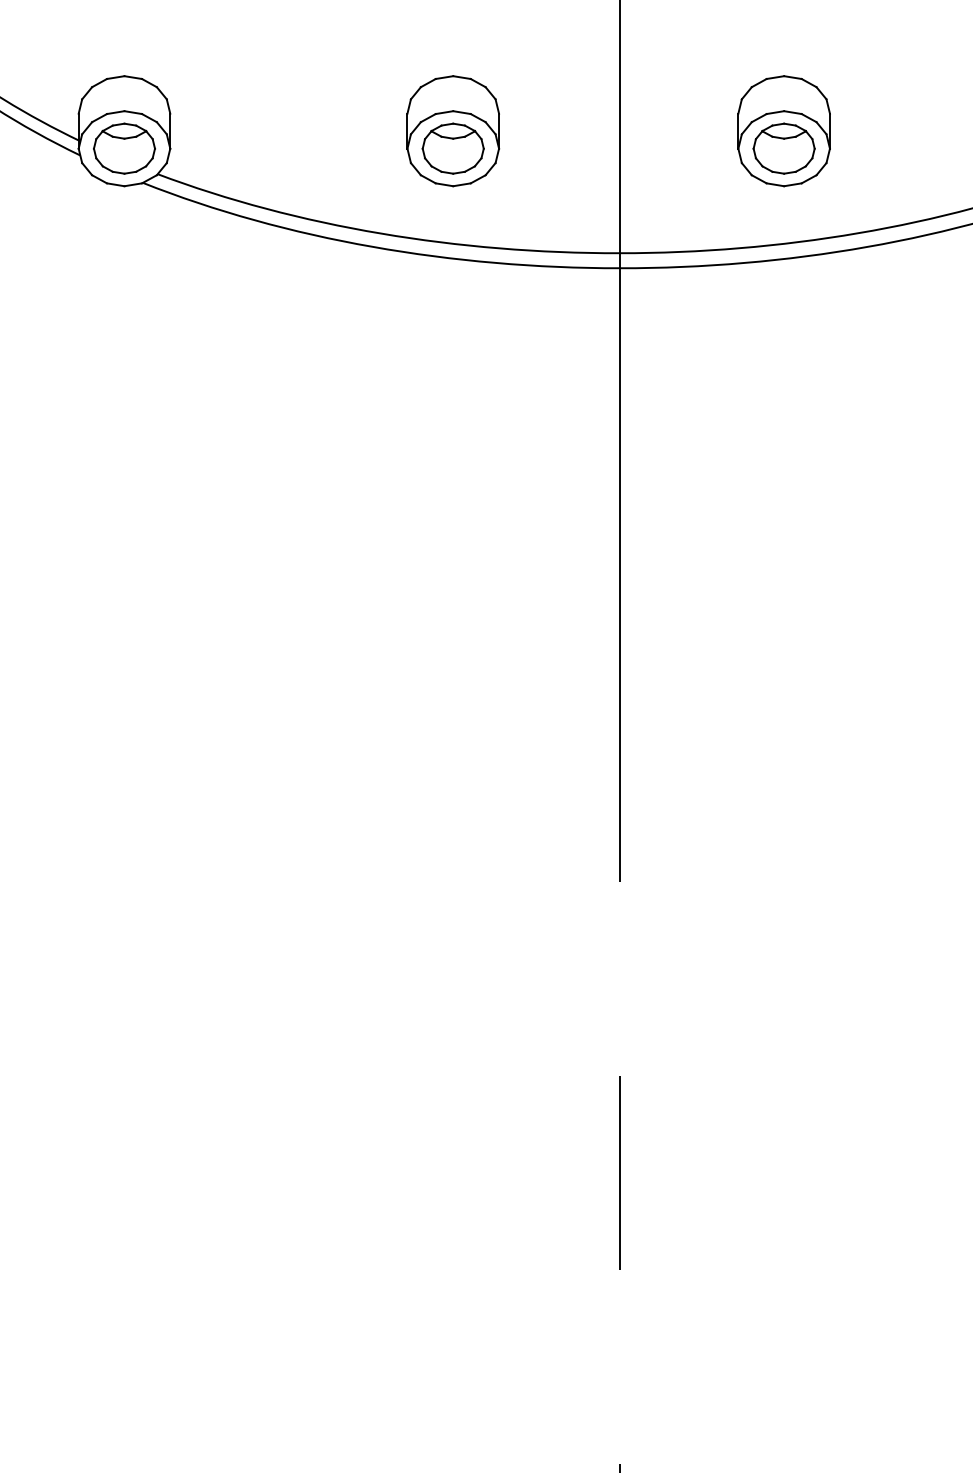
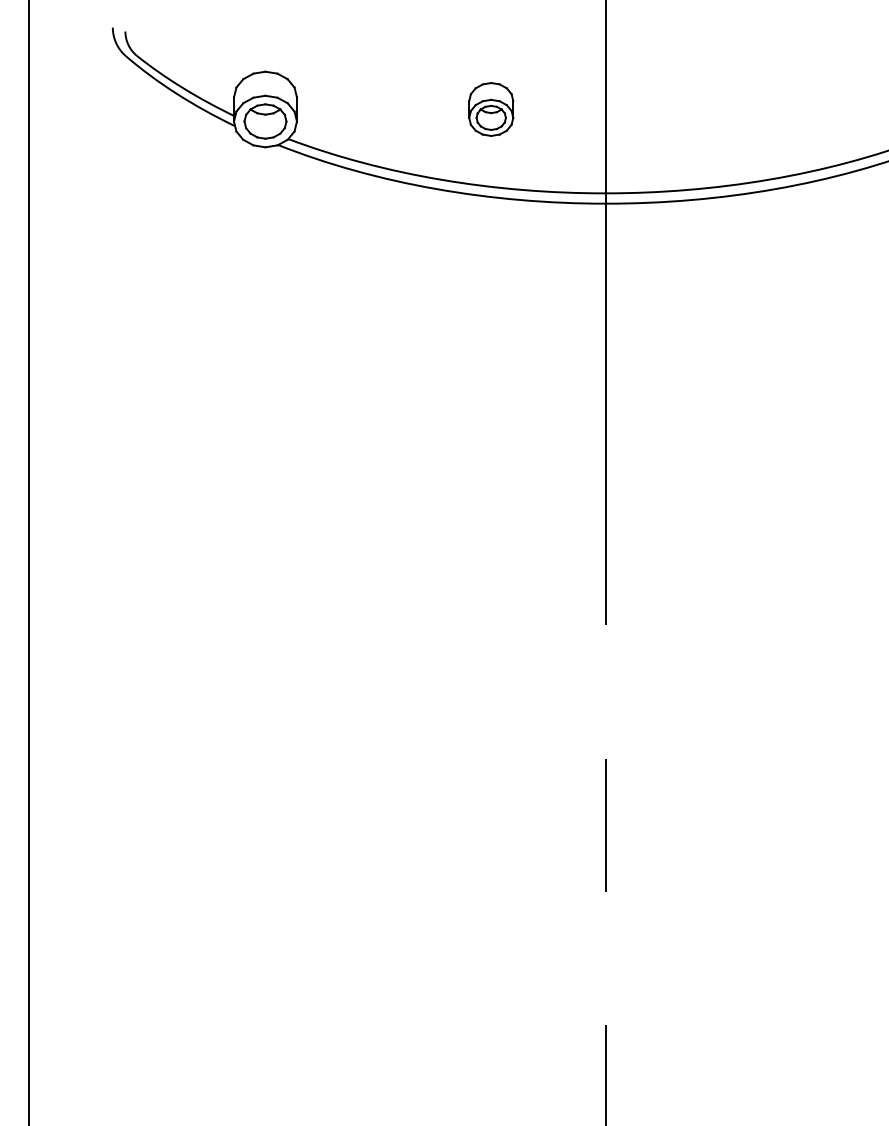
part: (451, 131) -> (490, 109), size x0.7
part: (783, 131) -> (718, 109), removed

